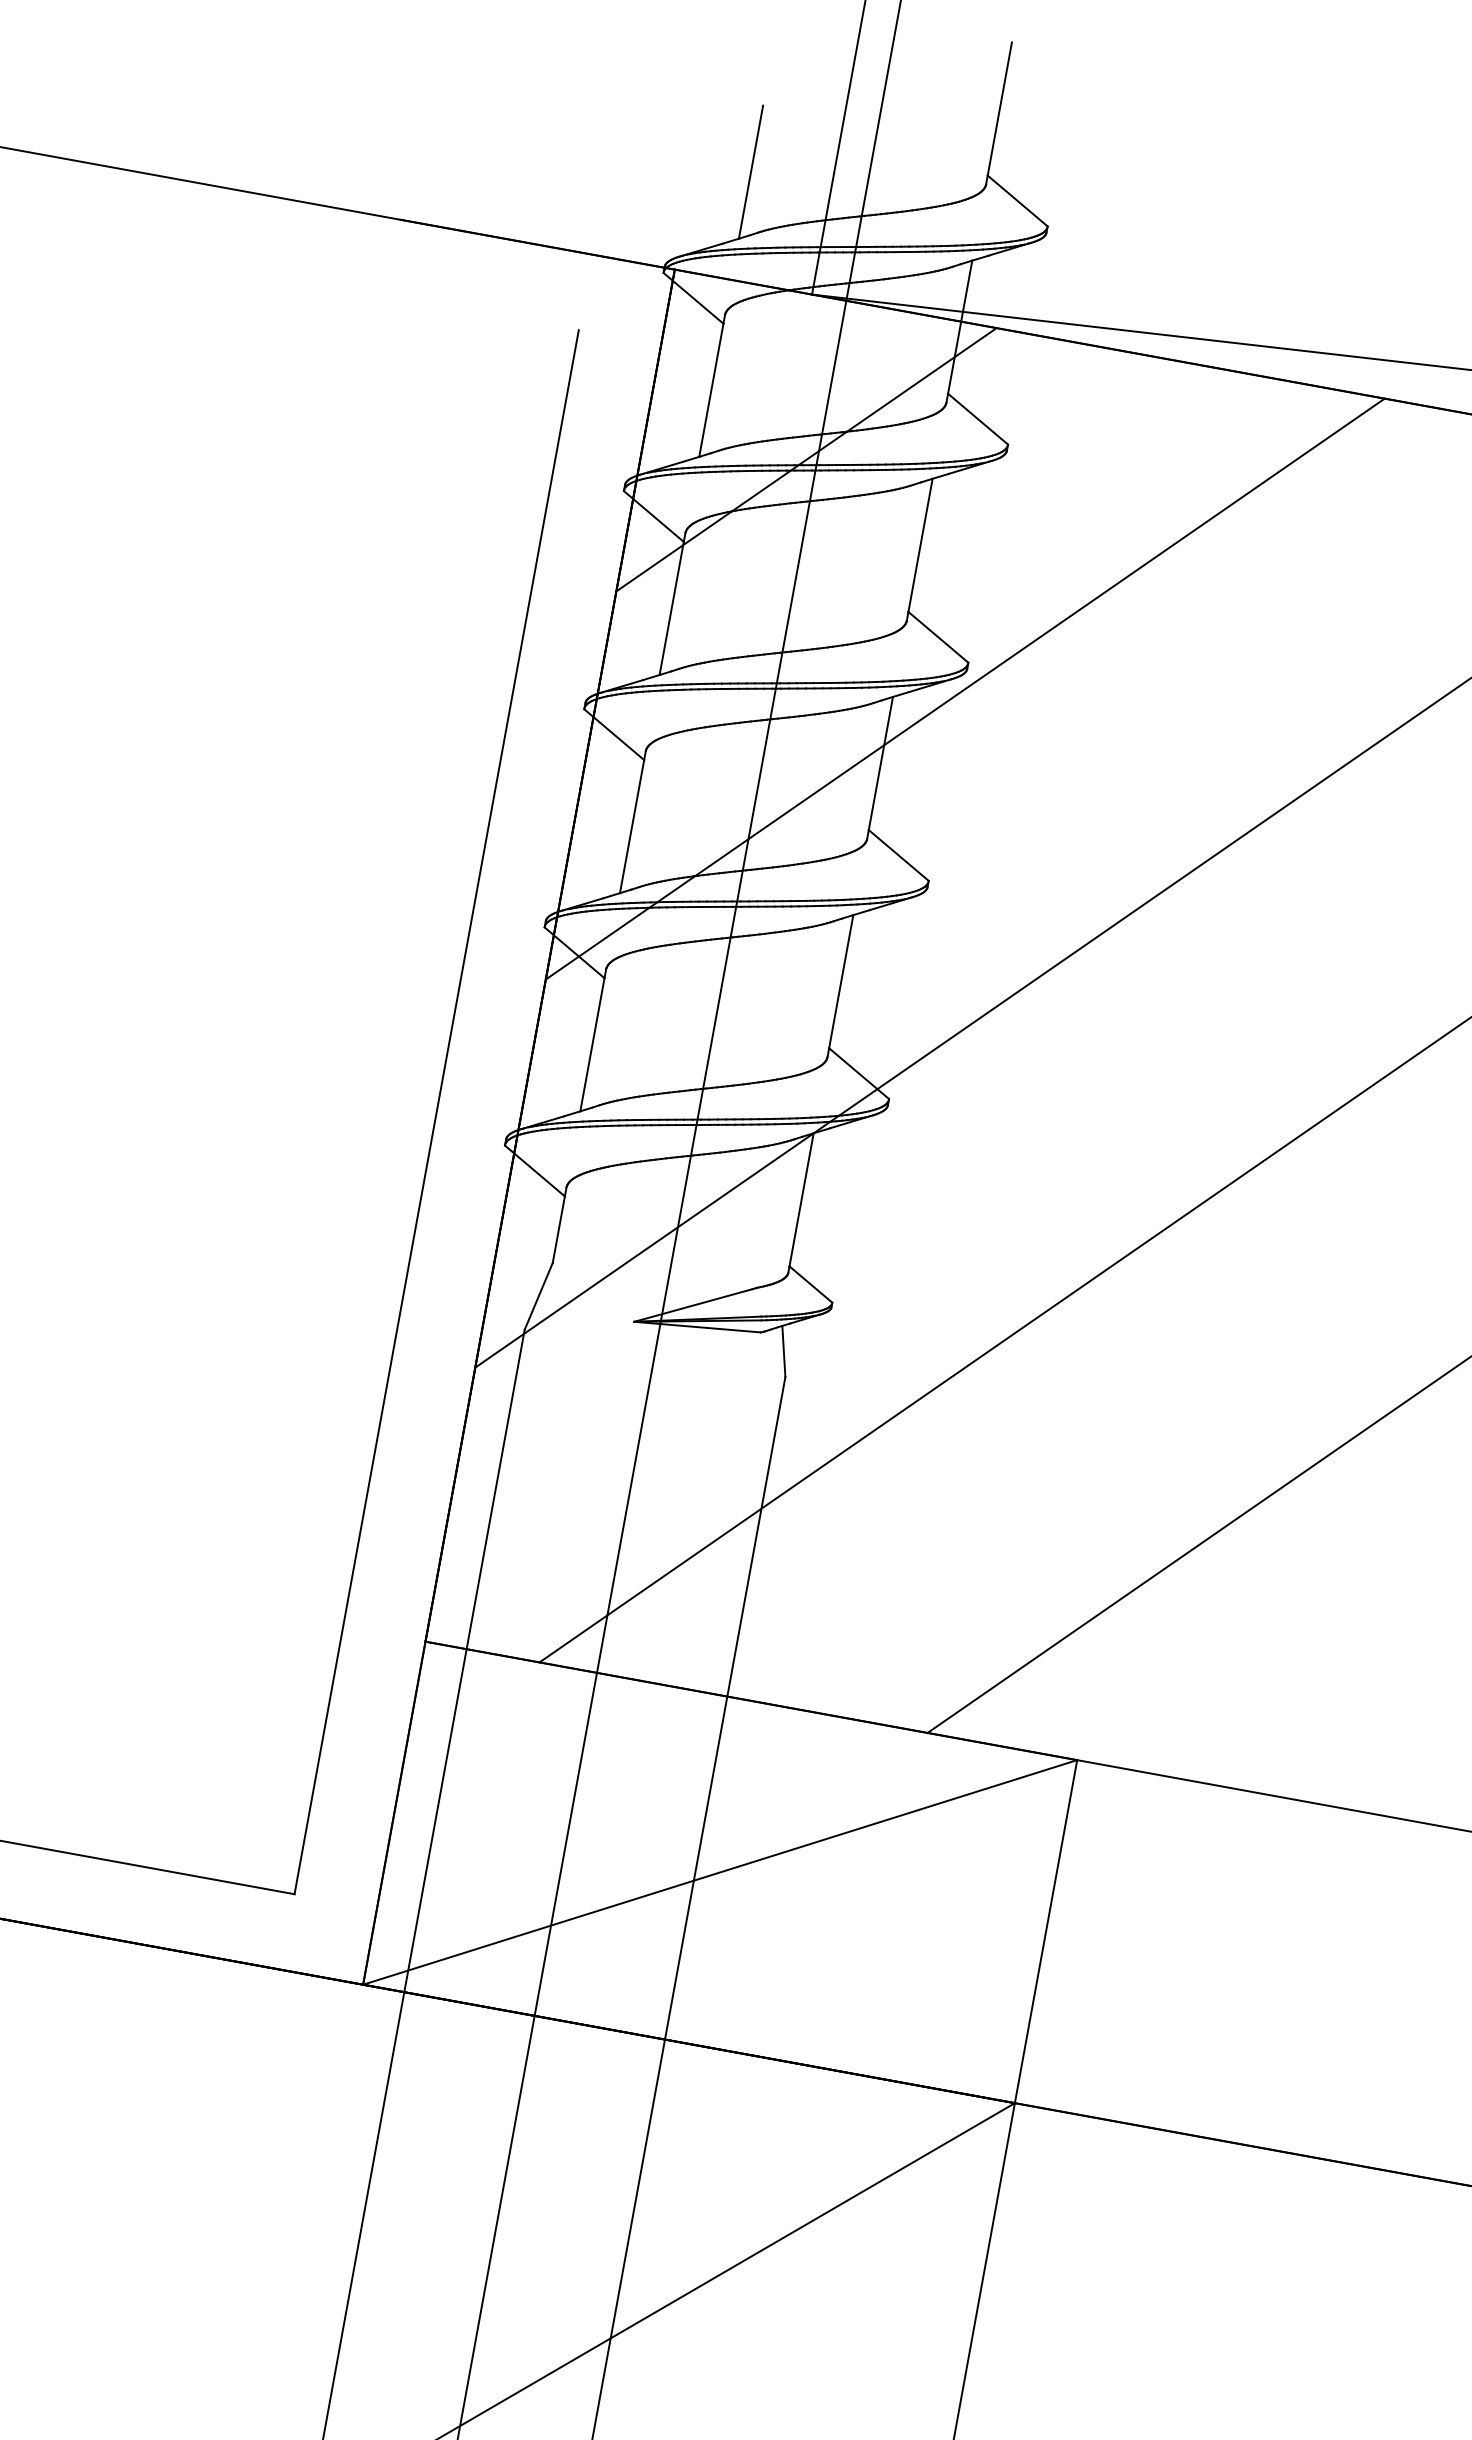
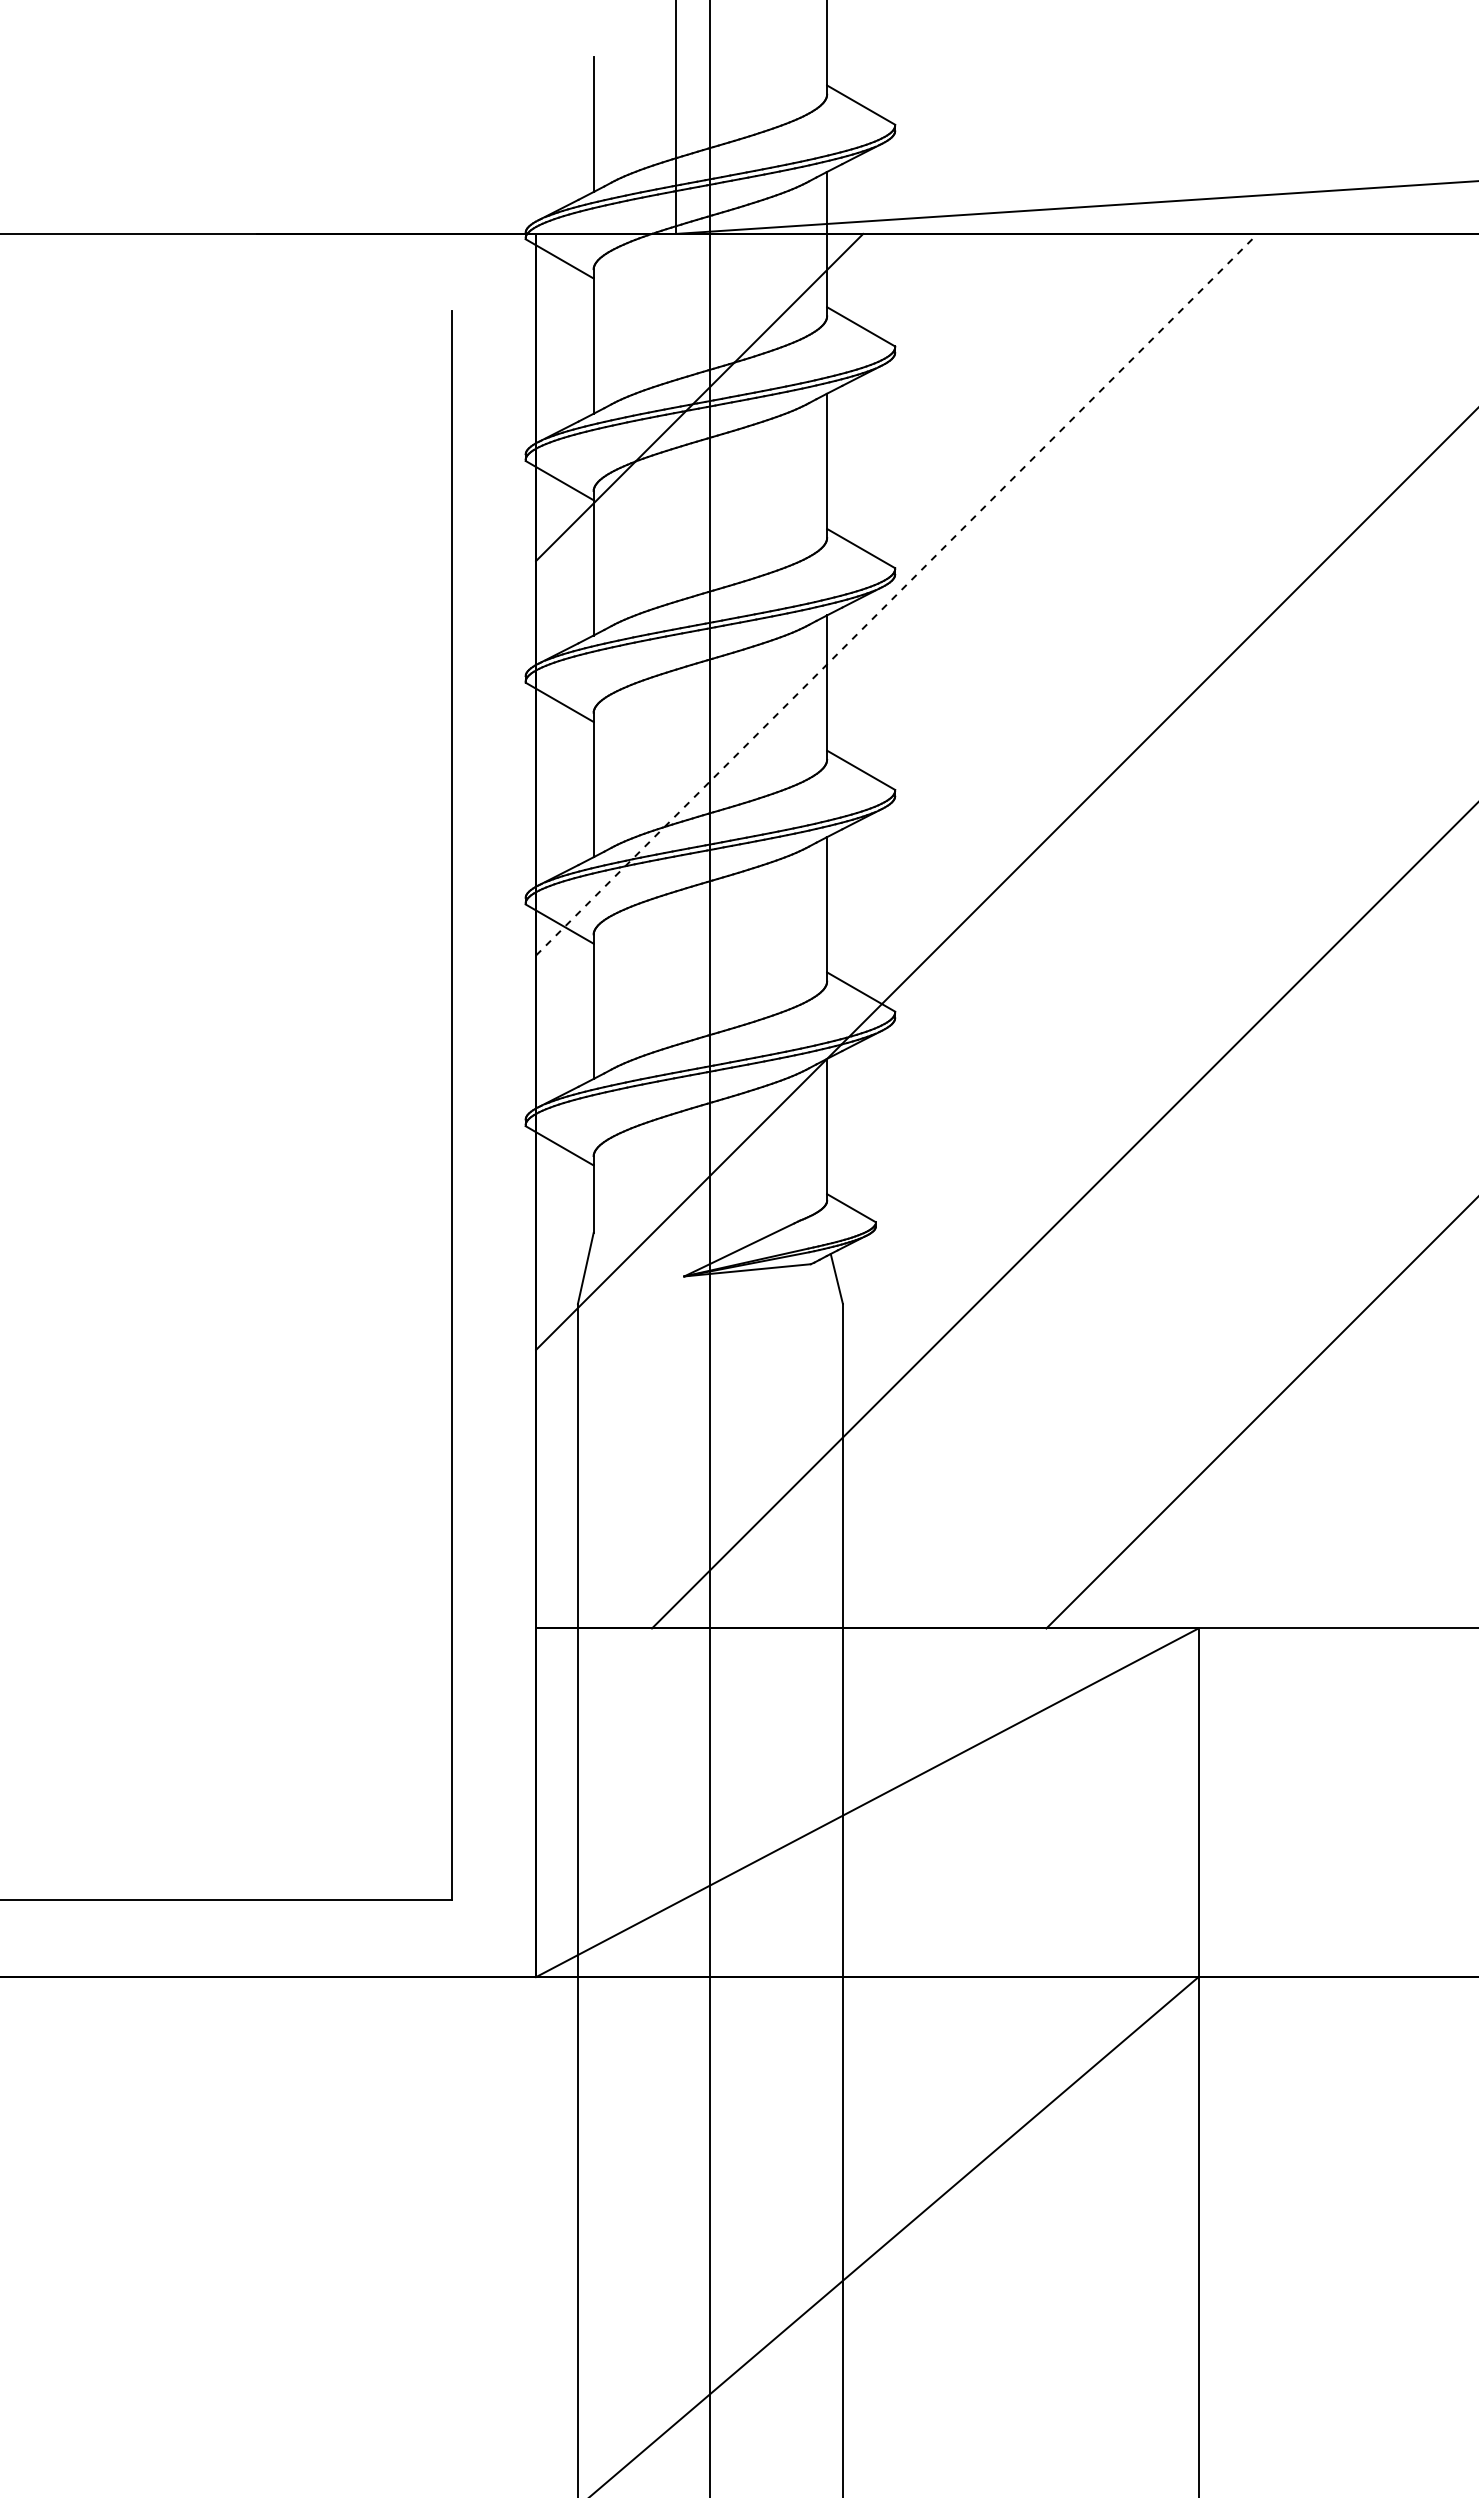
line: (965, 688) -> (897, 594), solid -> dashed

